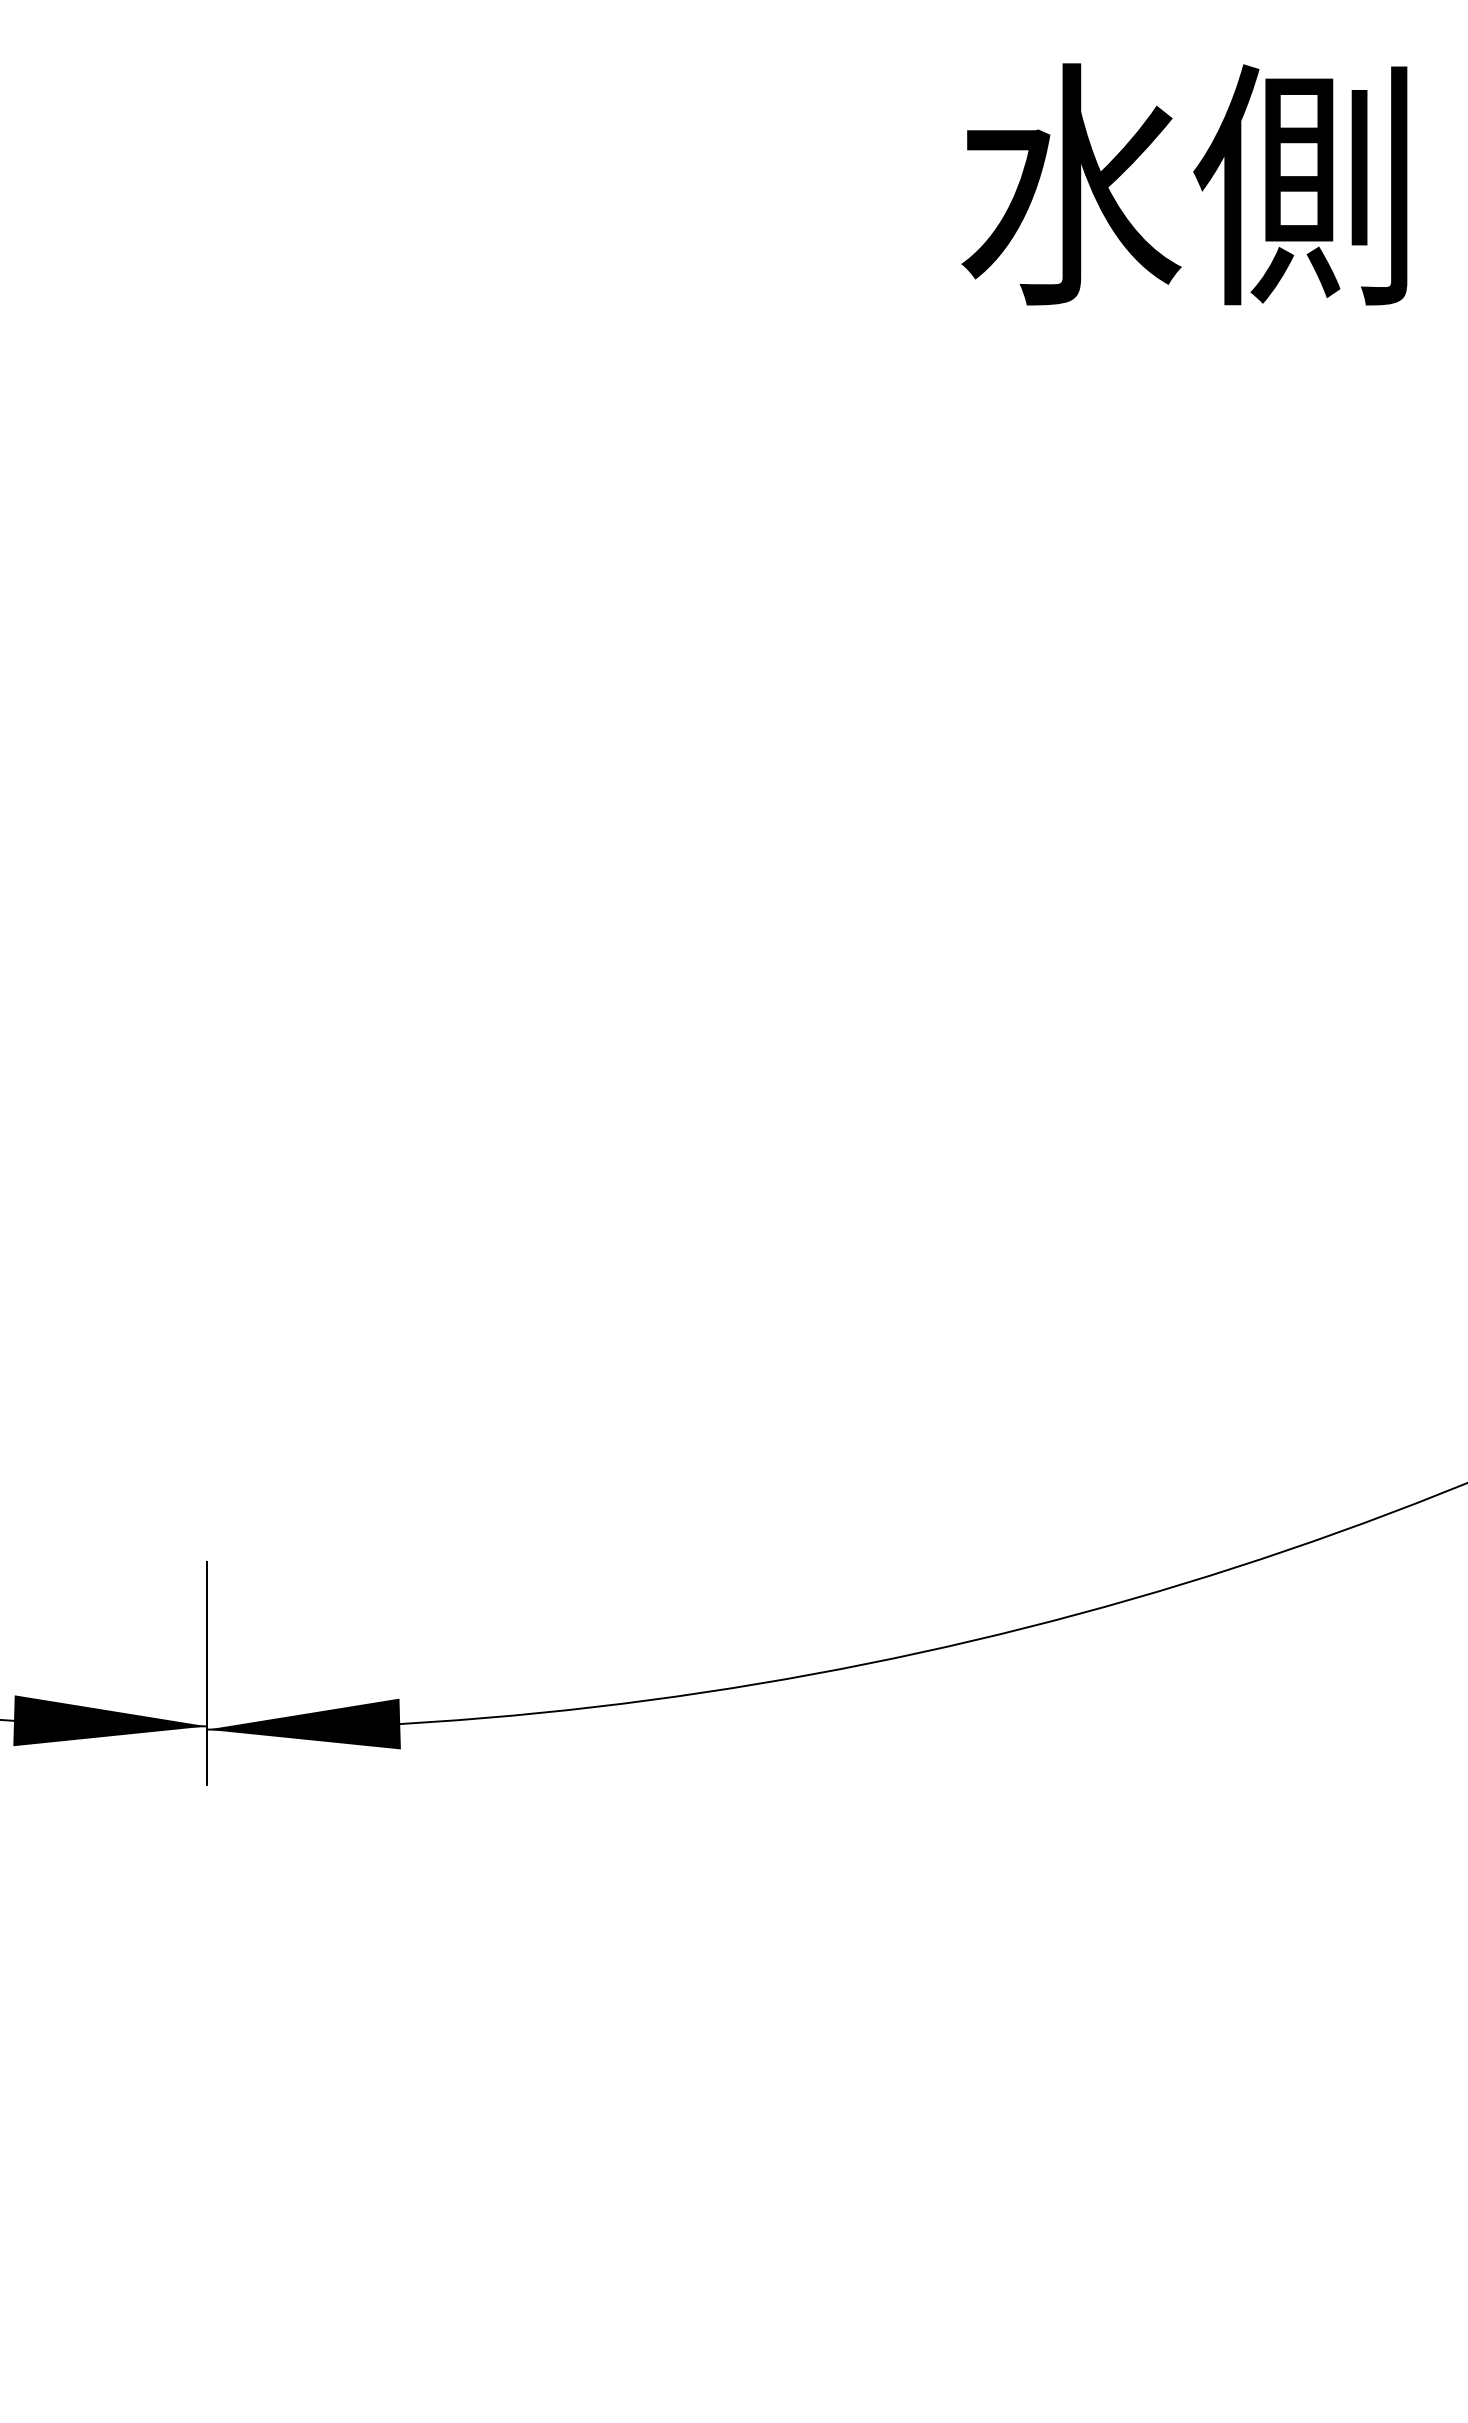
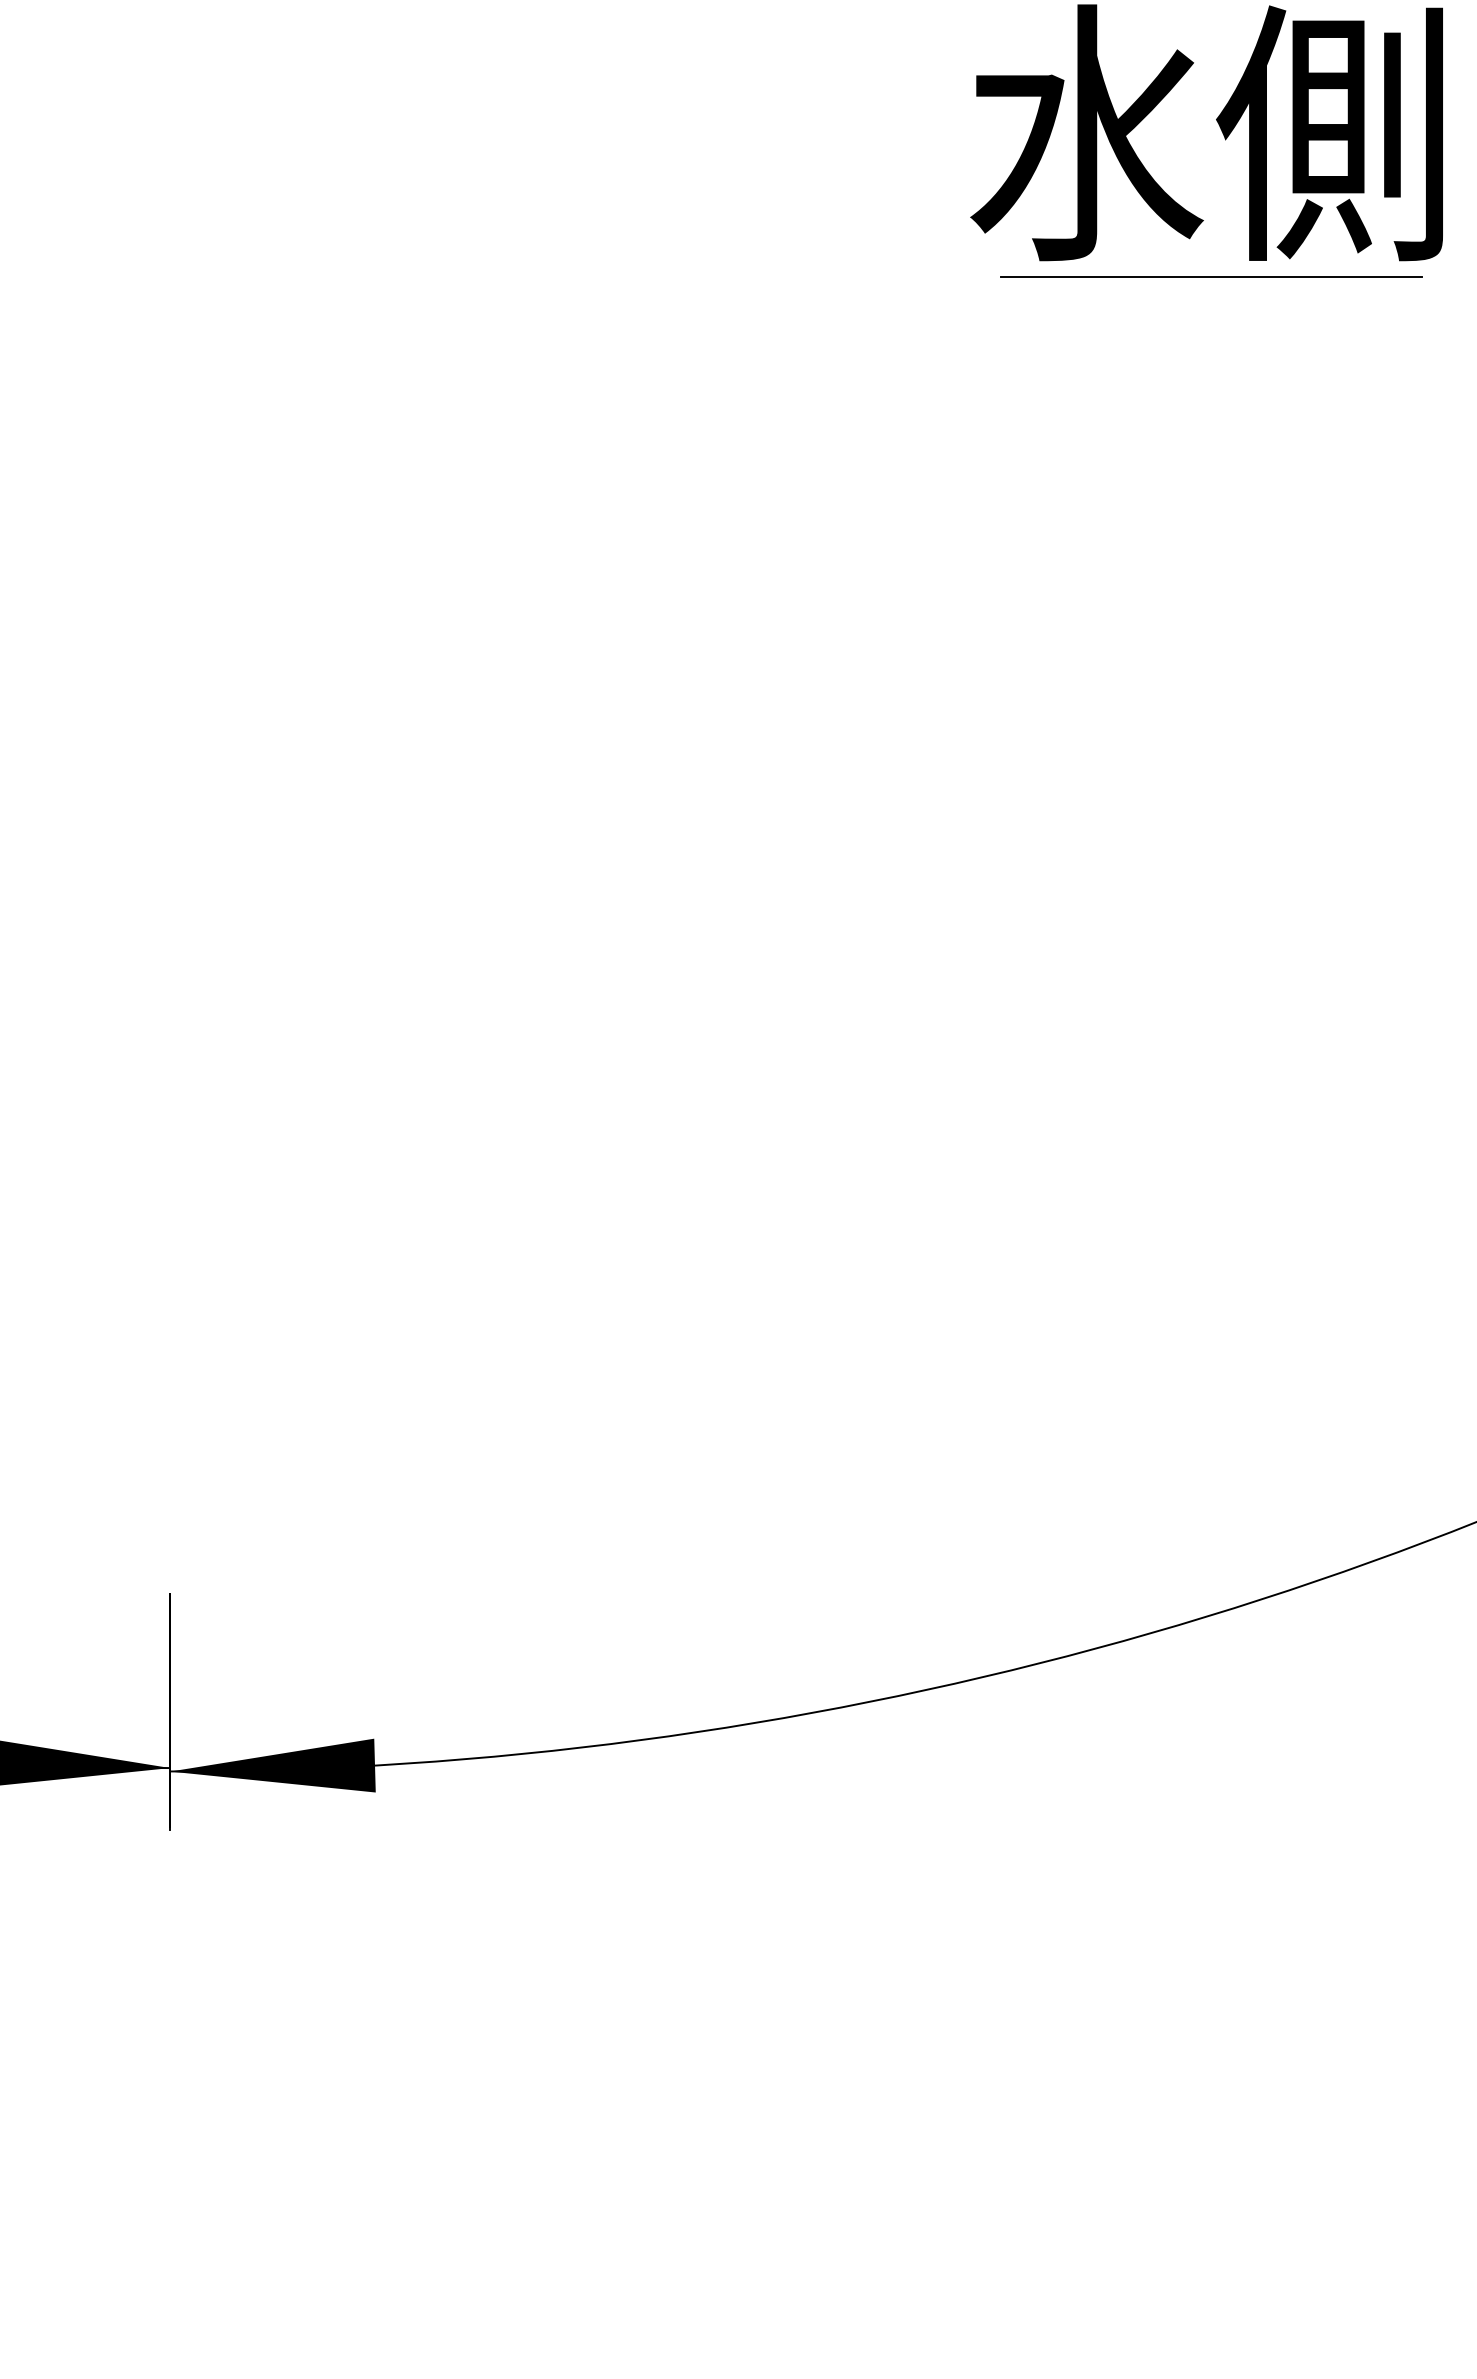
line: (1188, 320) -> (1211, 277), added

